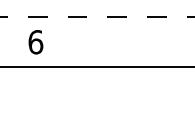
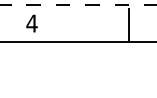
text: (35, 42) -> (31, 23), 6 -> 4
line: (166, 43) -> (129, 24), added

